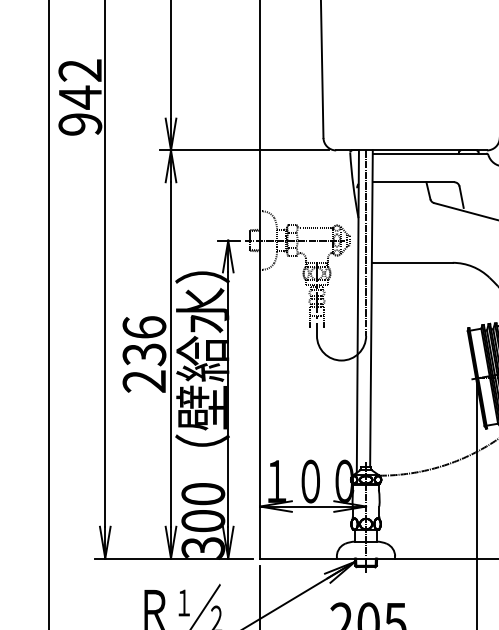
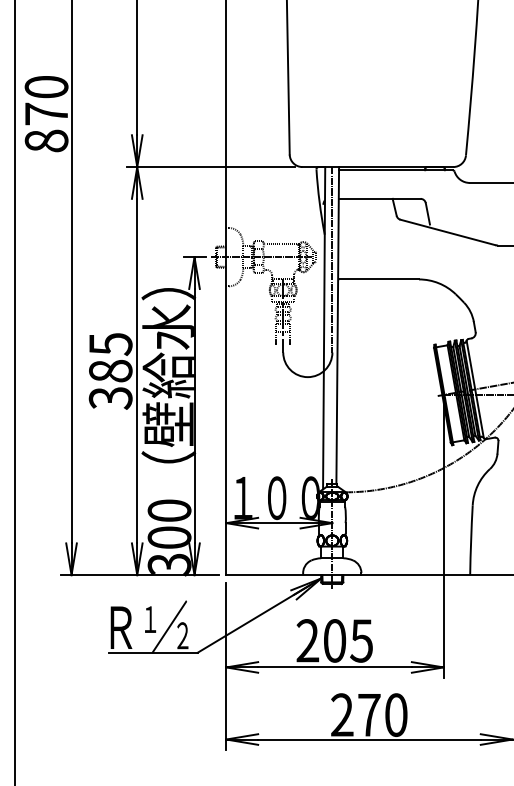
text: (80, 97) -> (46, 114), 942 -> 870
text: (144, 353) -> (110, 370), 236 -> 385

